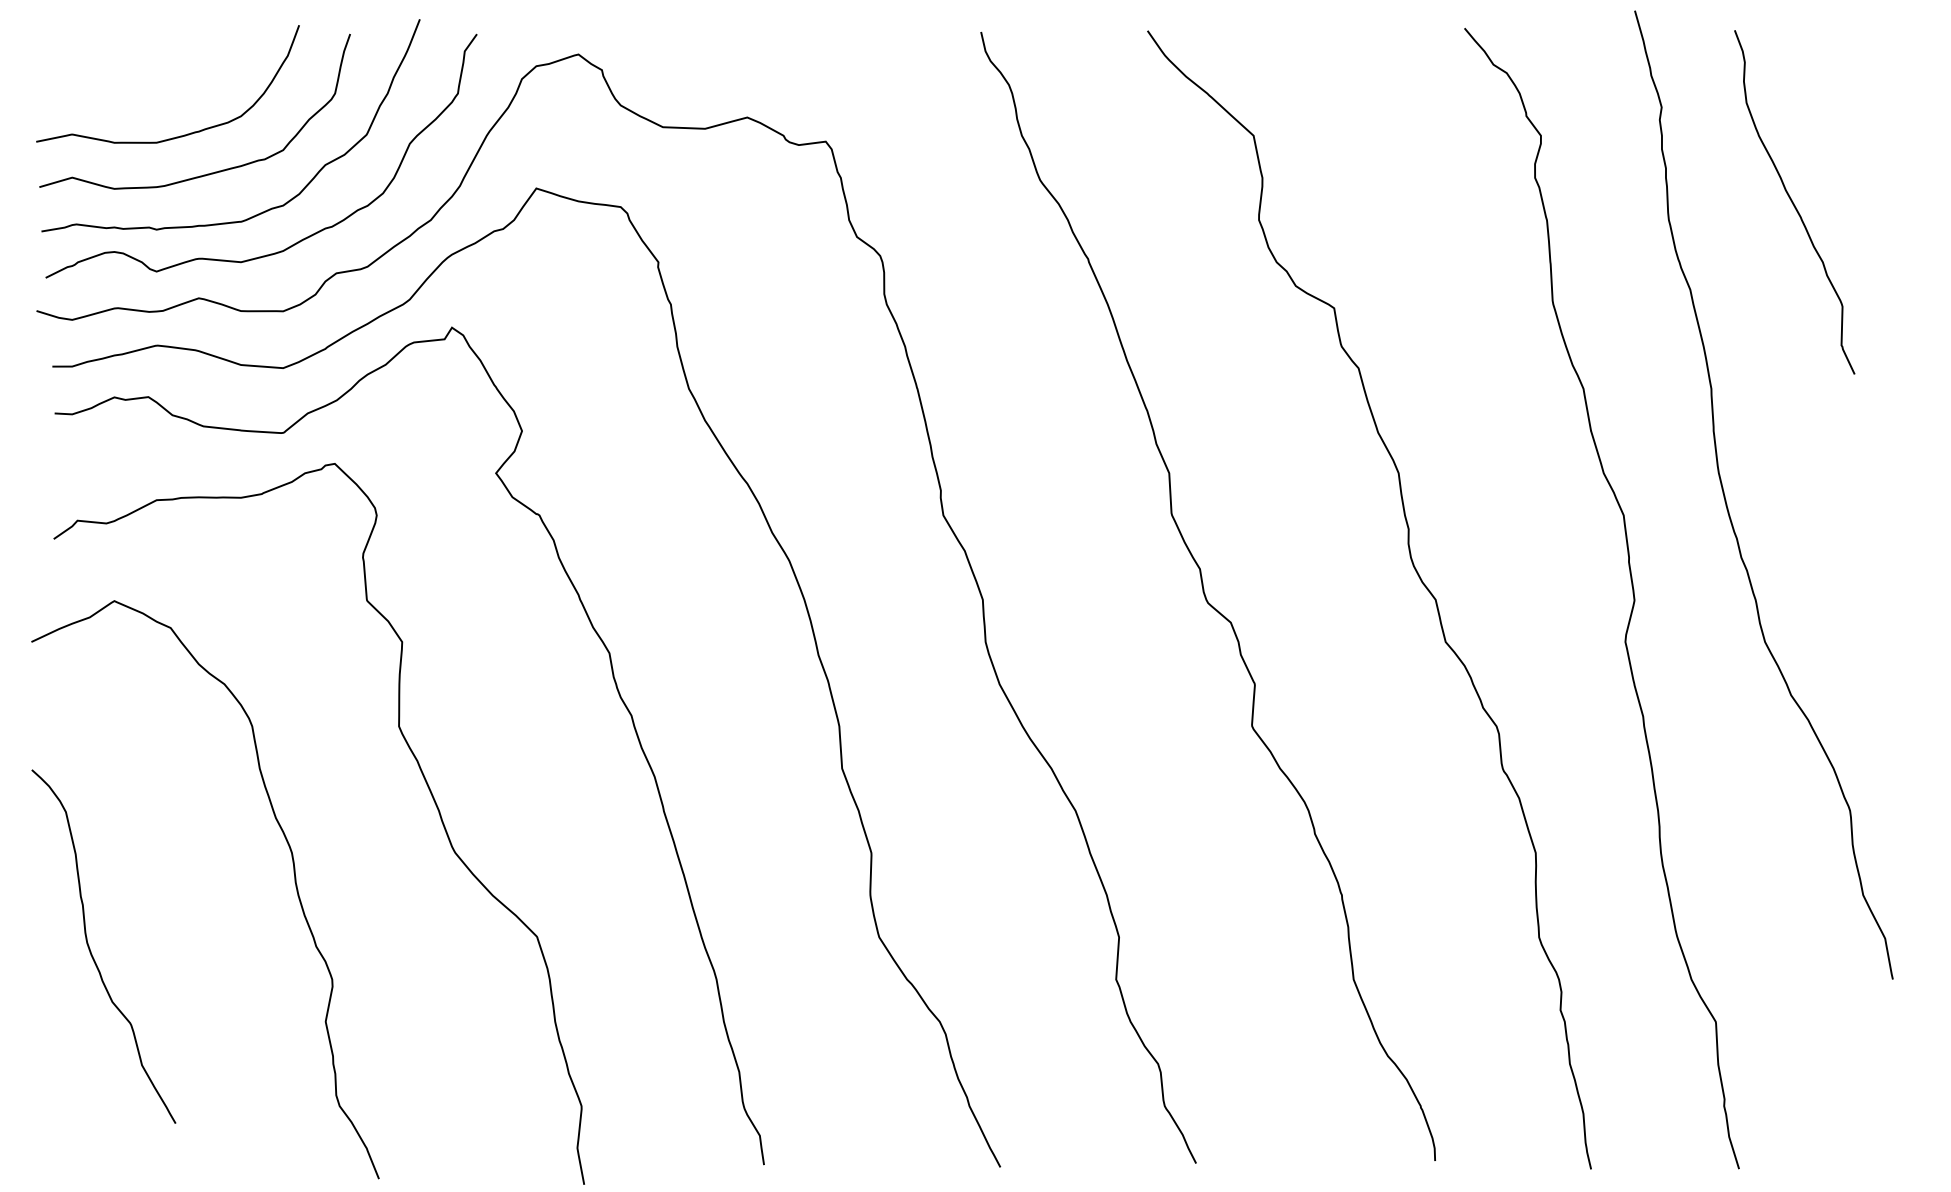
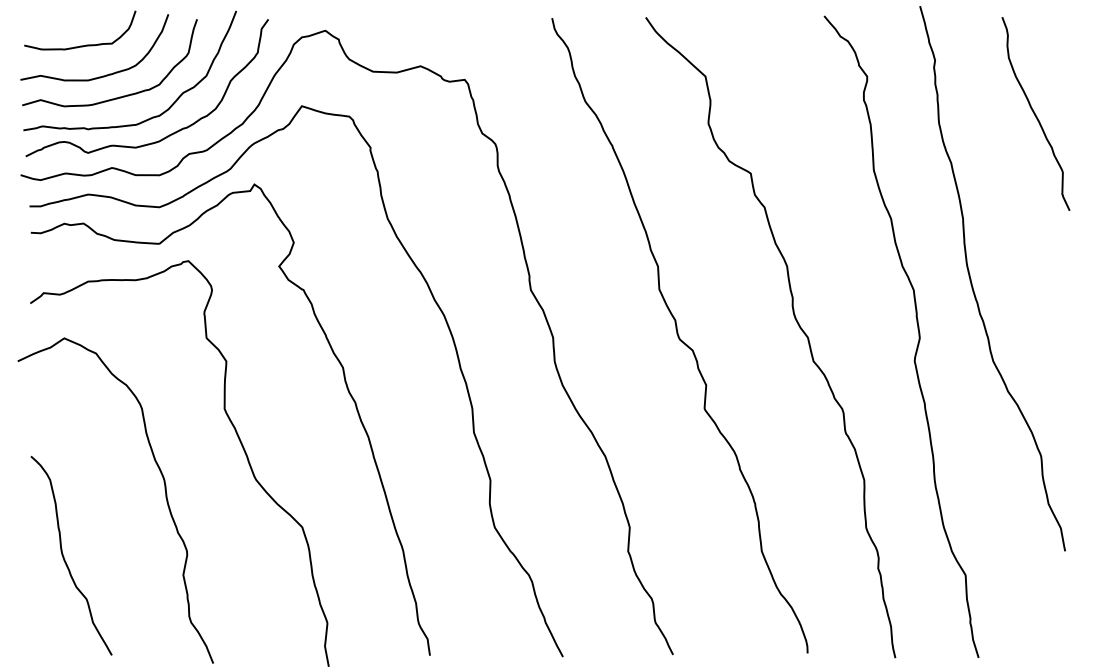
curve: (142, 80) -> (80, 45), added
curve: (1793, 201) -> (1035, 113), moved
curve: (91, 947) -> (64, 556), moved

